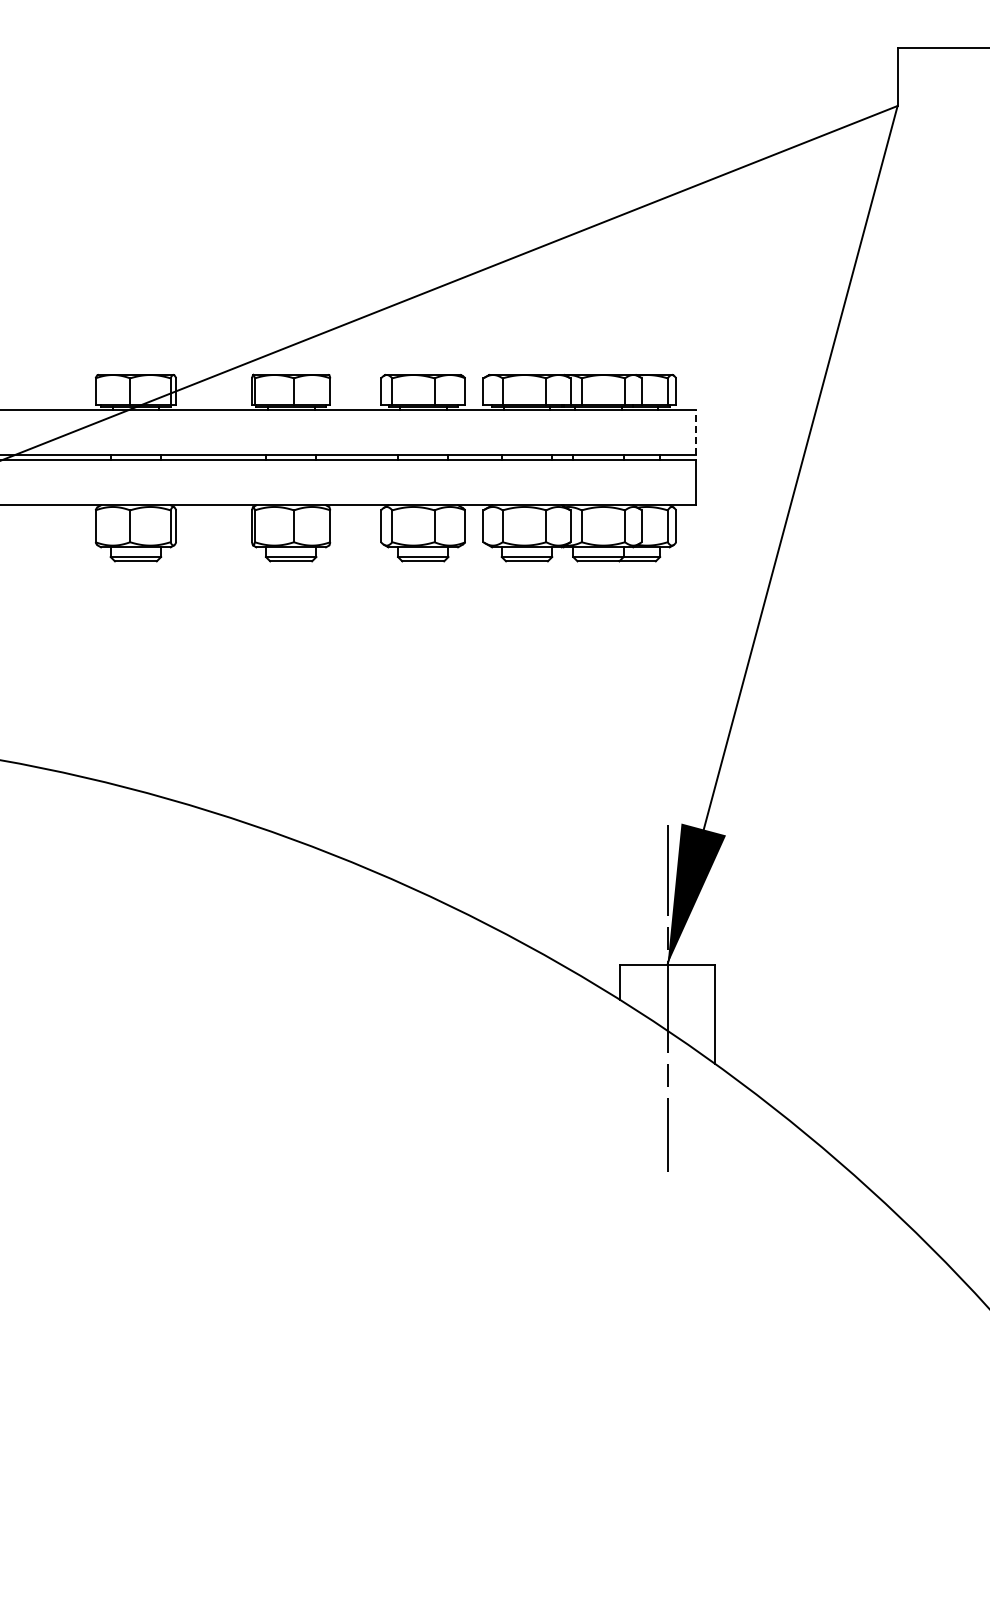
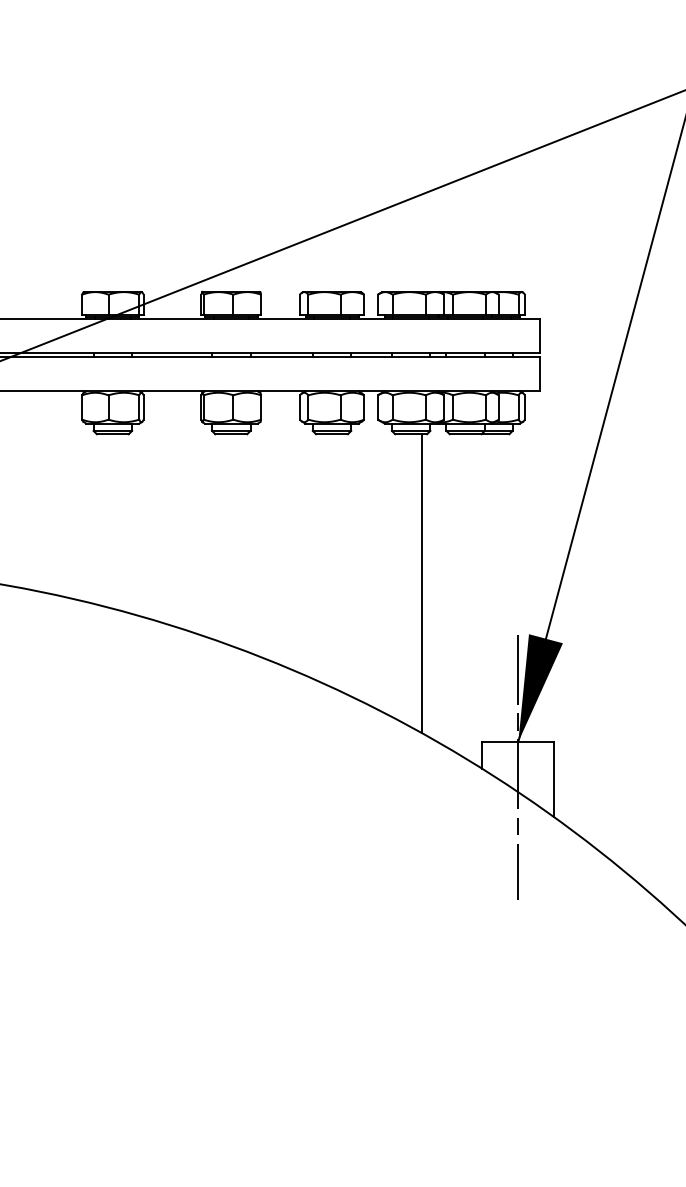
line: (695, 431) -> (539, 335), dashed -> solid
line: (541, 757) -> (422, 583), added

